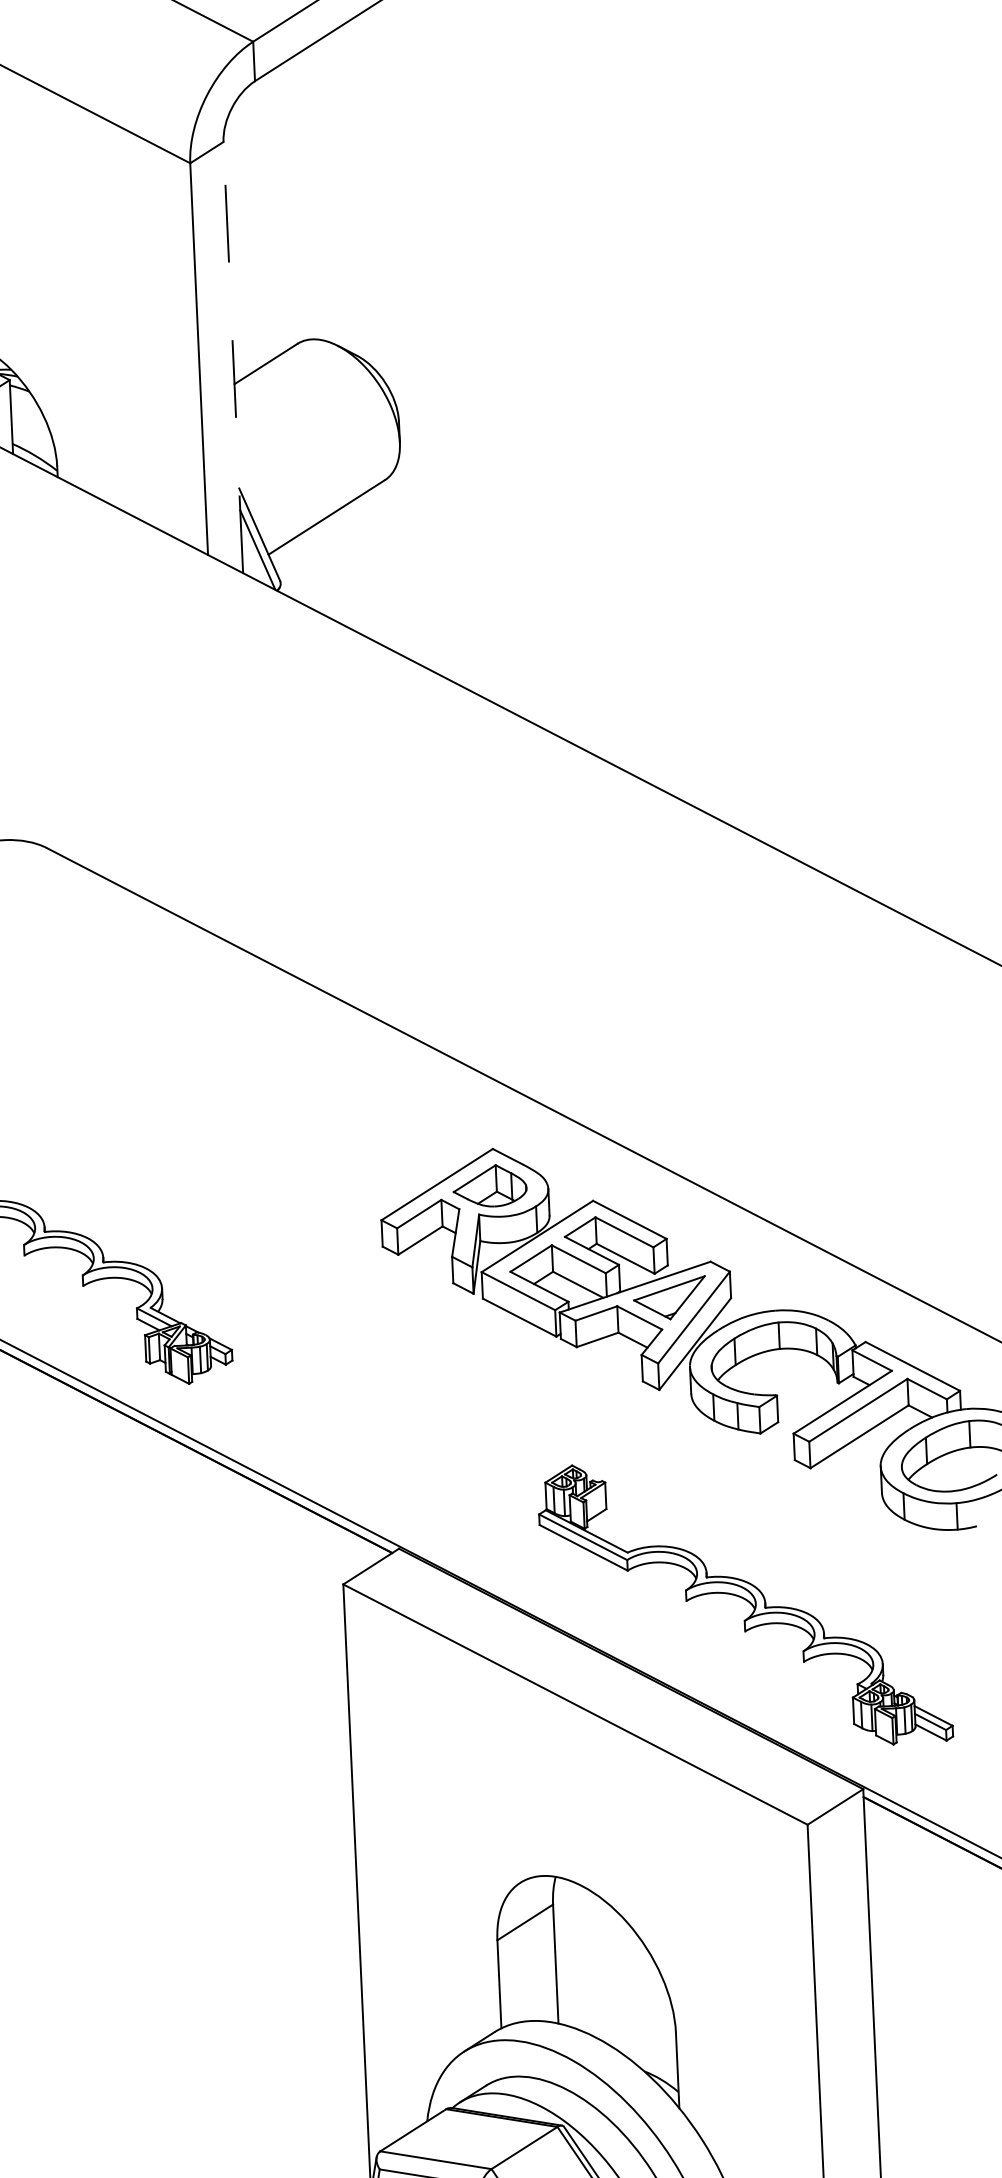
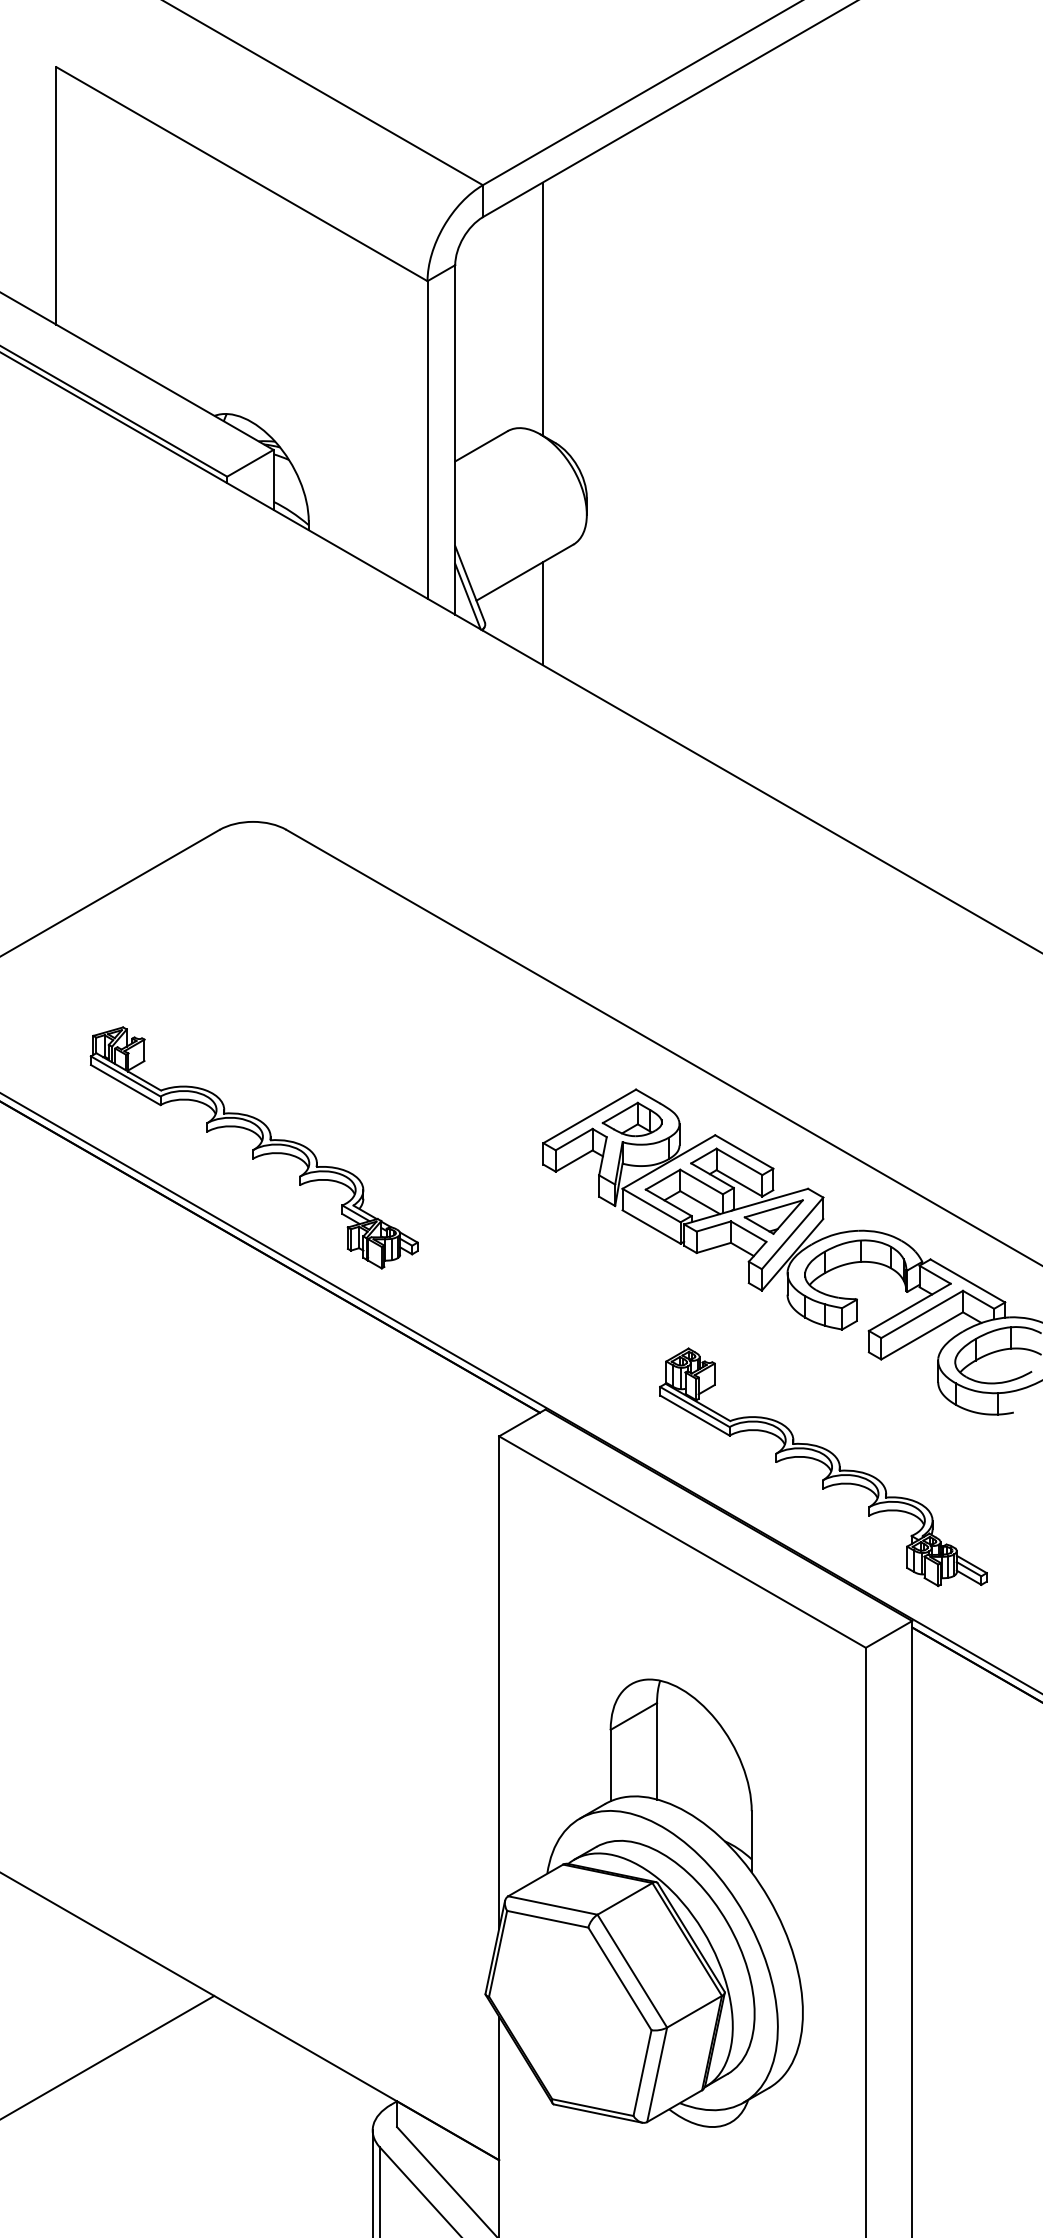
line: (333, 190) -> (542, 308), added
line: (233, 357) -> (455, 439), dashed -> solid
line: (350, 566) -> (542, 613), added

